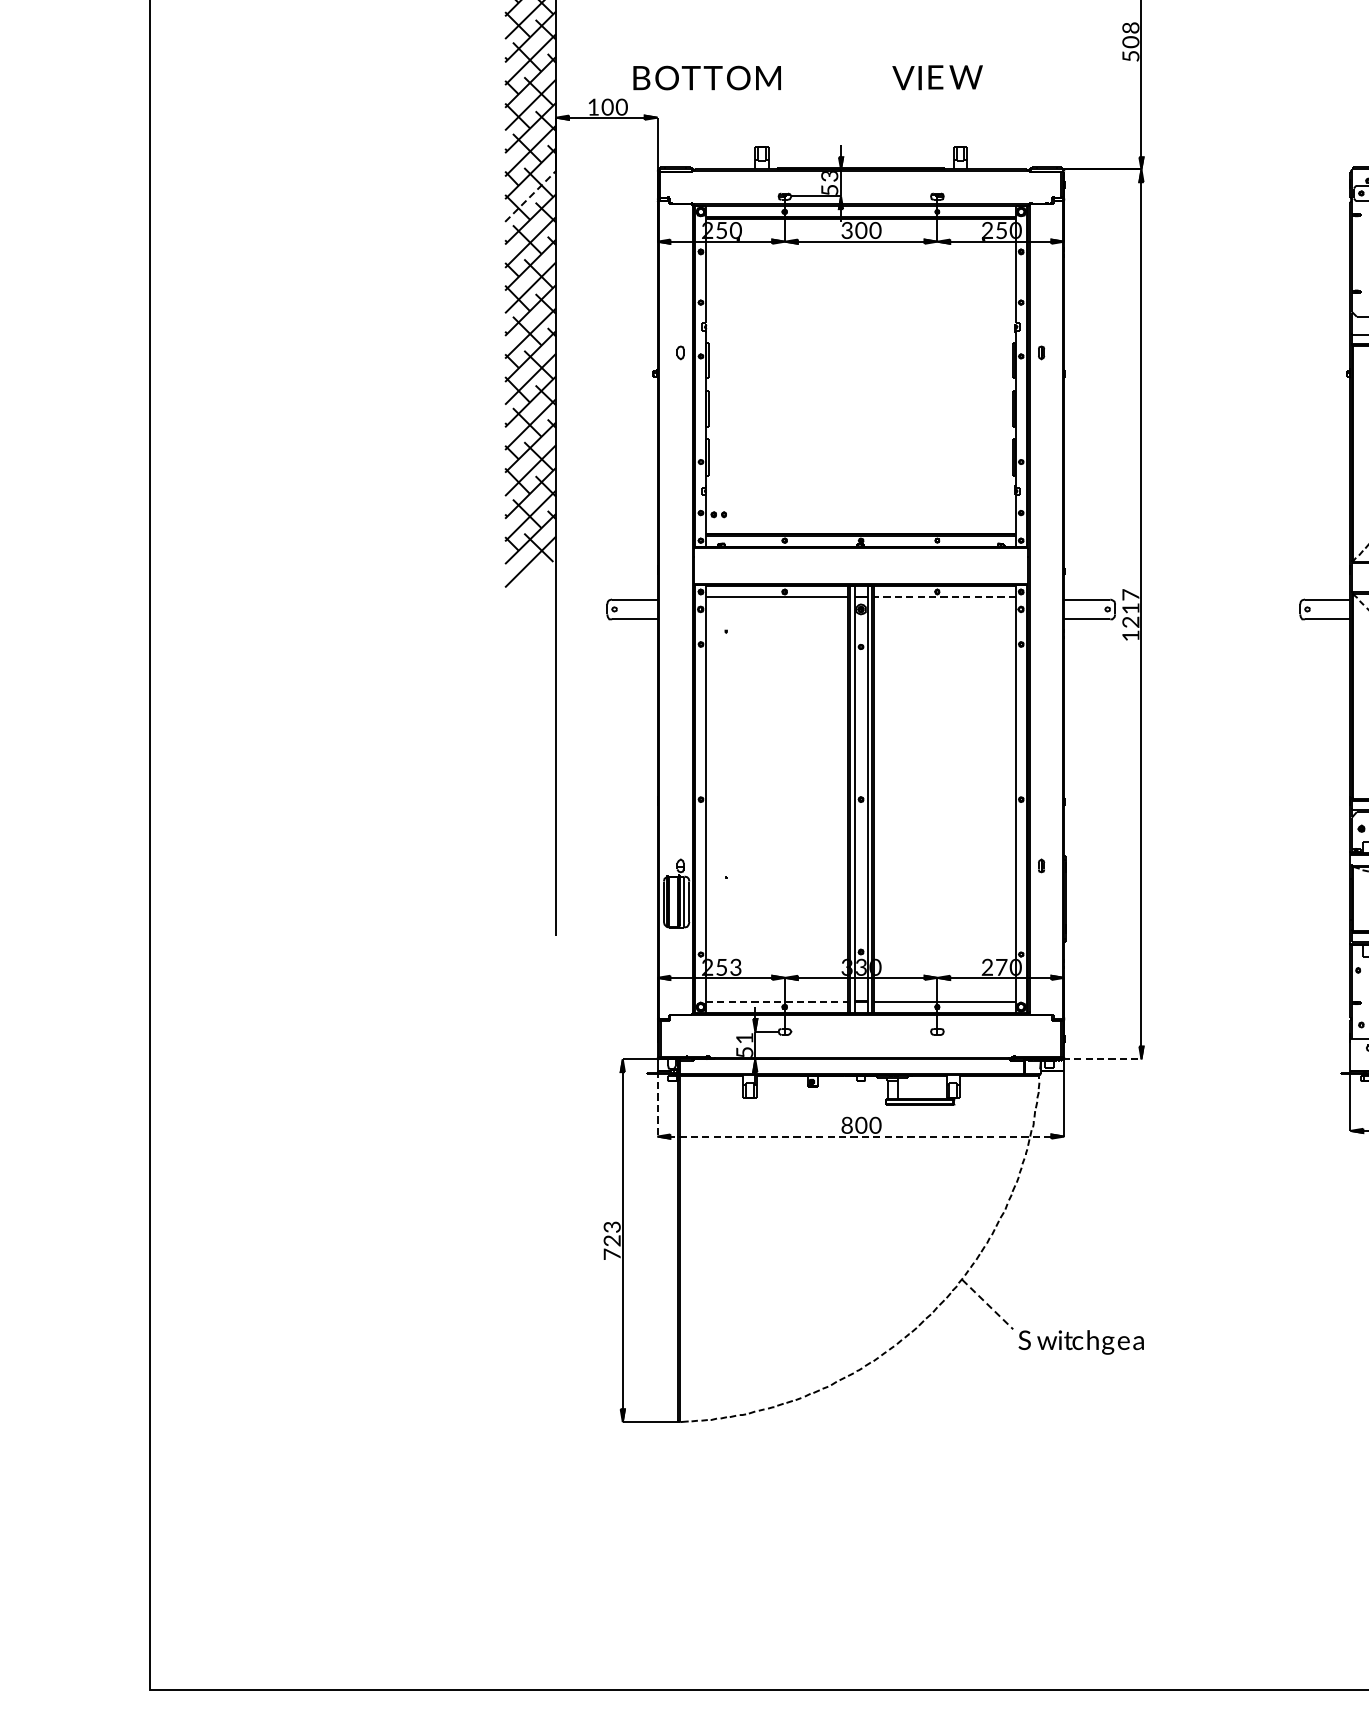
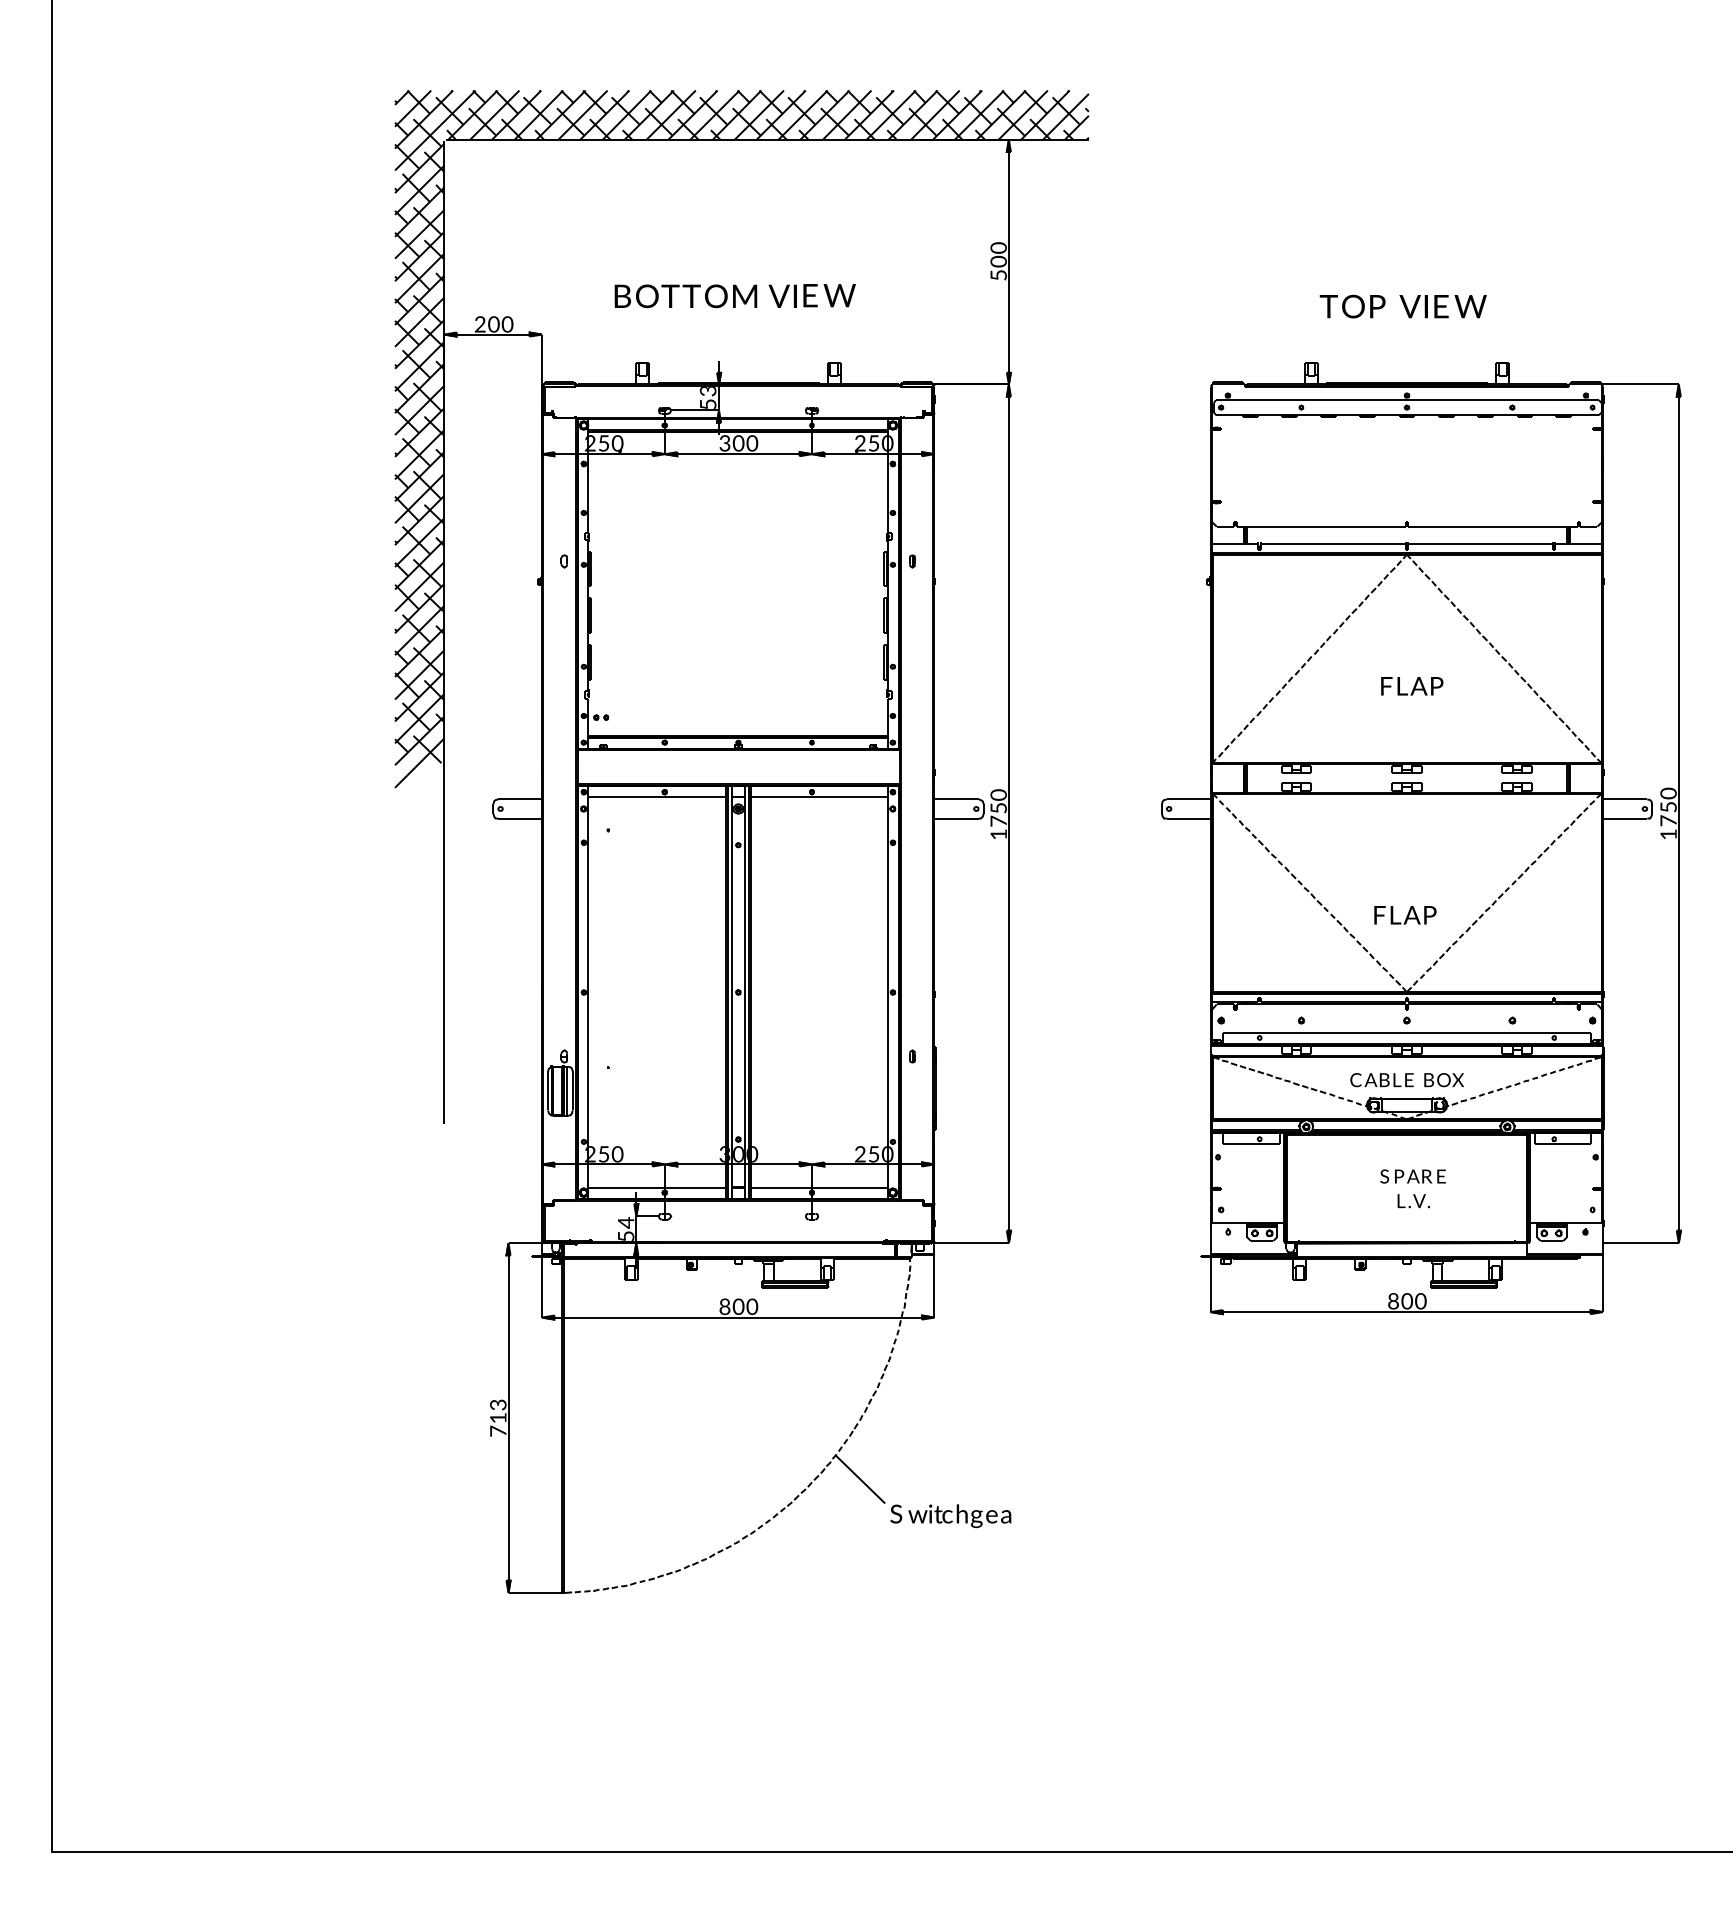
text: (1131, 27) -> (999, 247), 8 -> 0
text: (706, 78) -> (685, 296), moved
text: (592, 107) -> (479, 324), 1 -> 2
line: (530, 196) -> (419, 410), dashed -> solid
line: (945, 597) -> (819, 797), dashed -> solid
text: (1130, 607) -> (998, 807), 1217 -> 1750
text: (735, 967) -> (617, 1154), 3 -> 0
text: (861, 967) -> (738, 1154), 3 -> 0
text: (1001, 967) -> (873, 1154), 7 -> 5
line: (777, 1001) -> (657, 1187), dashed -> solid
text: (745, 1038) -> (626, 1222), 1 -> 4
line: (1101, 1059) -> (970, 1243), dashed -> solid
line: (658, 1103) -> (542, 1285), dashed -> solid
line: (861, 1136) -> (738, 1317), dashed -> solid
text: (612, 1240) -> (498, 1417), 723 -> 713
line: (987, 1304) -> (860, 1479), dashed -> solid

